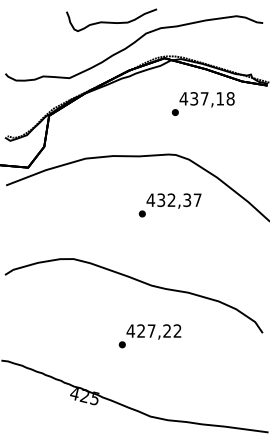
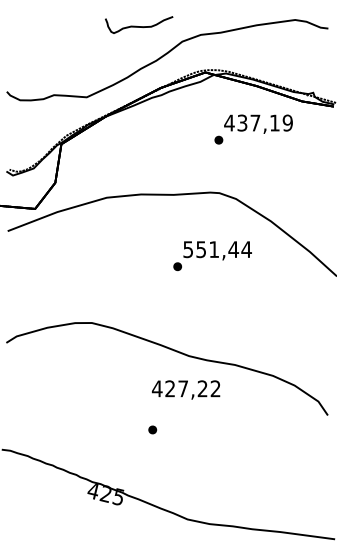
part: (110, 19) -> (138, 24), size x0.6
text: (230, 98) -> (287, 122), 437,18 -> 437,19
text: (173, 200) -> (216, 249), 432,37 -> 551,44
text: (154, 331) -> (186, 389), moved

